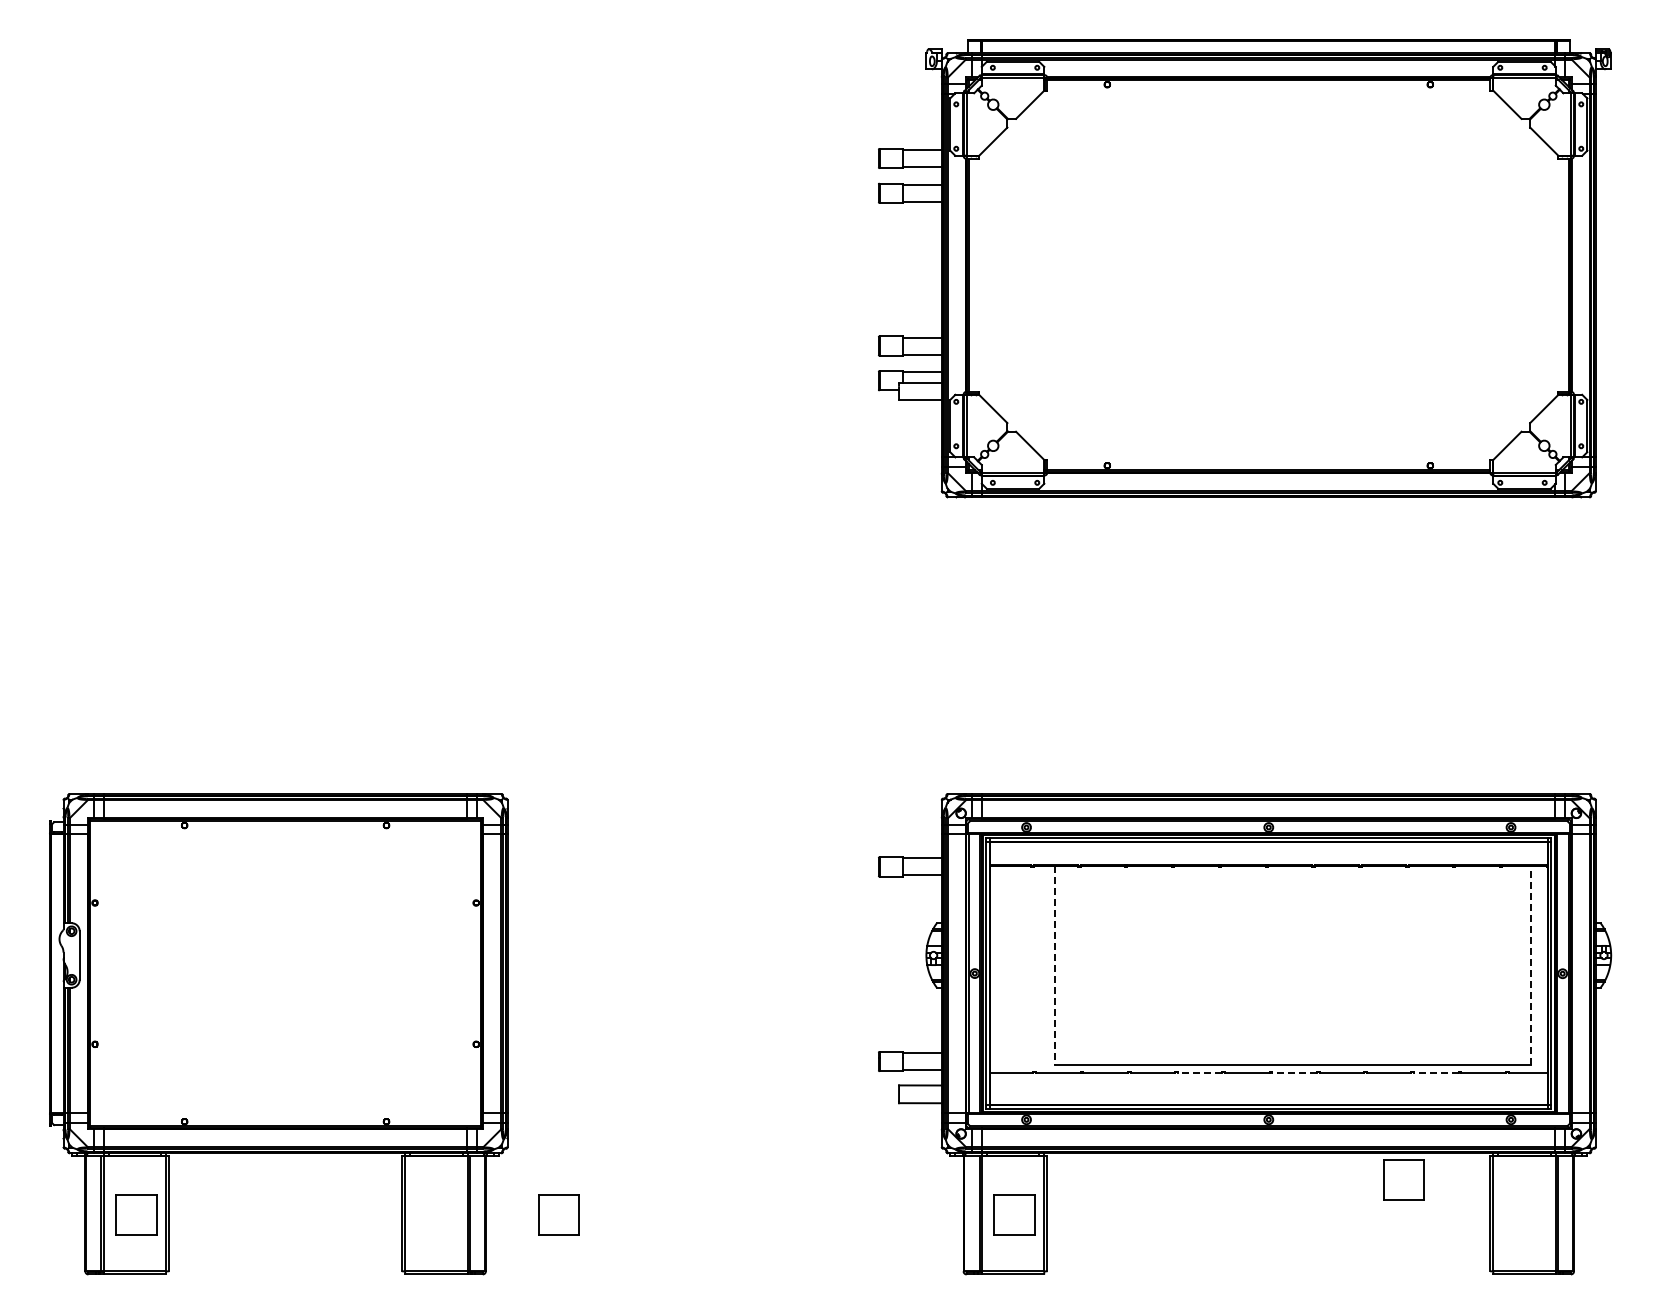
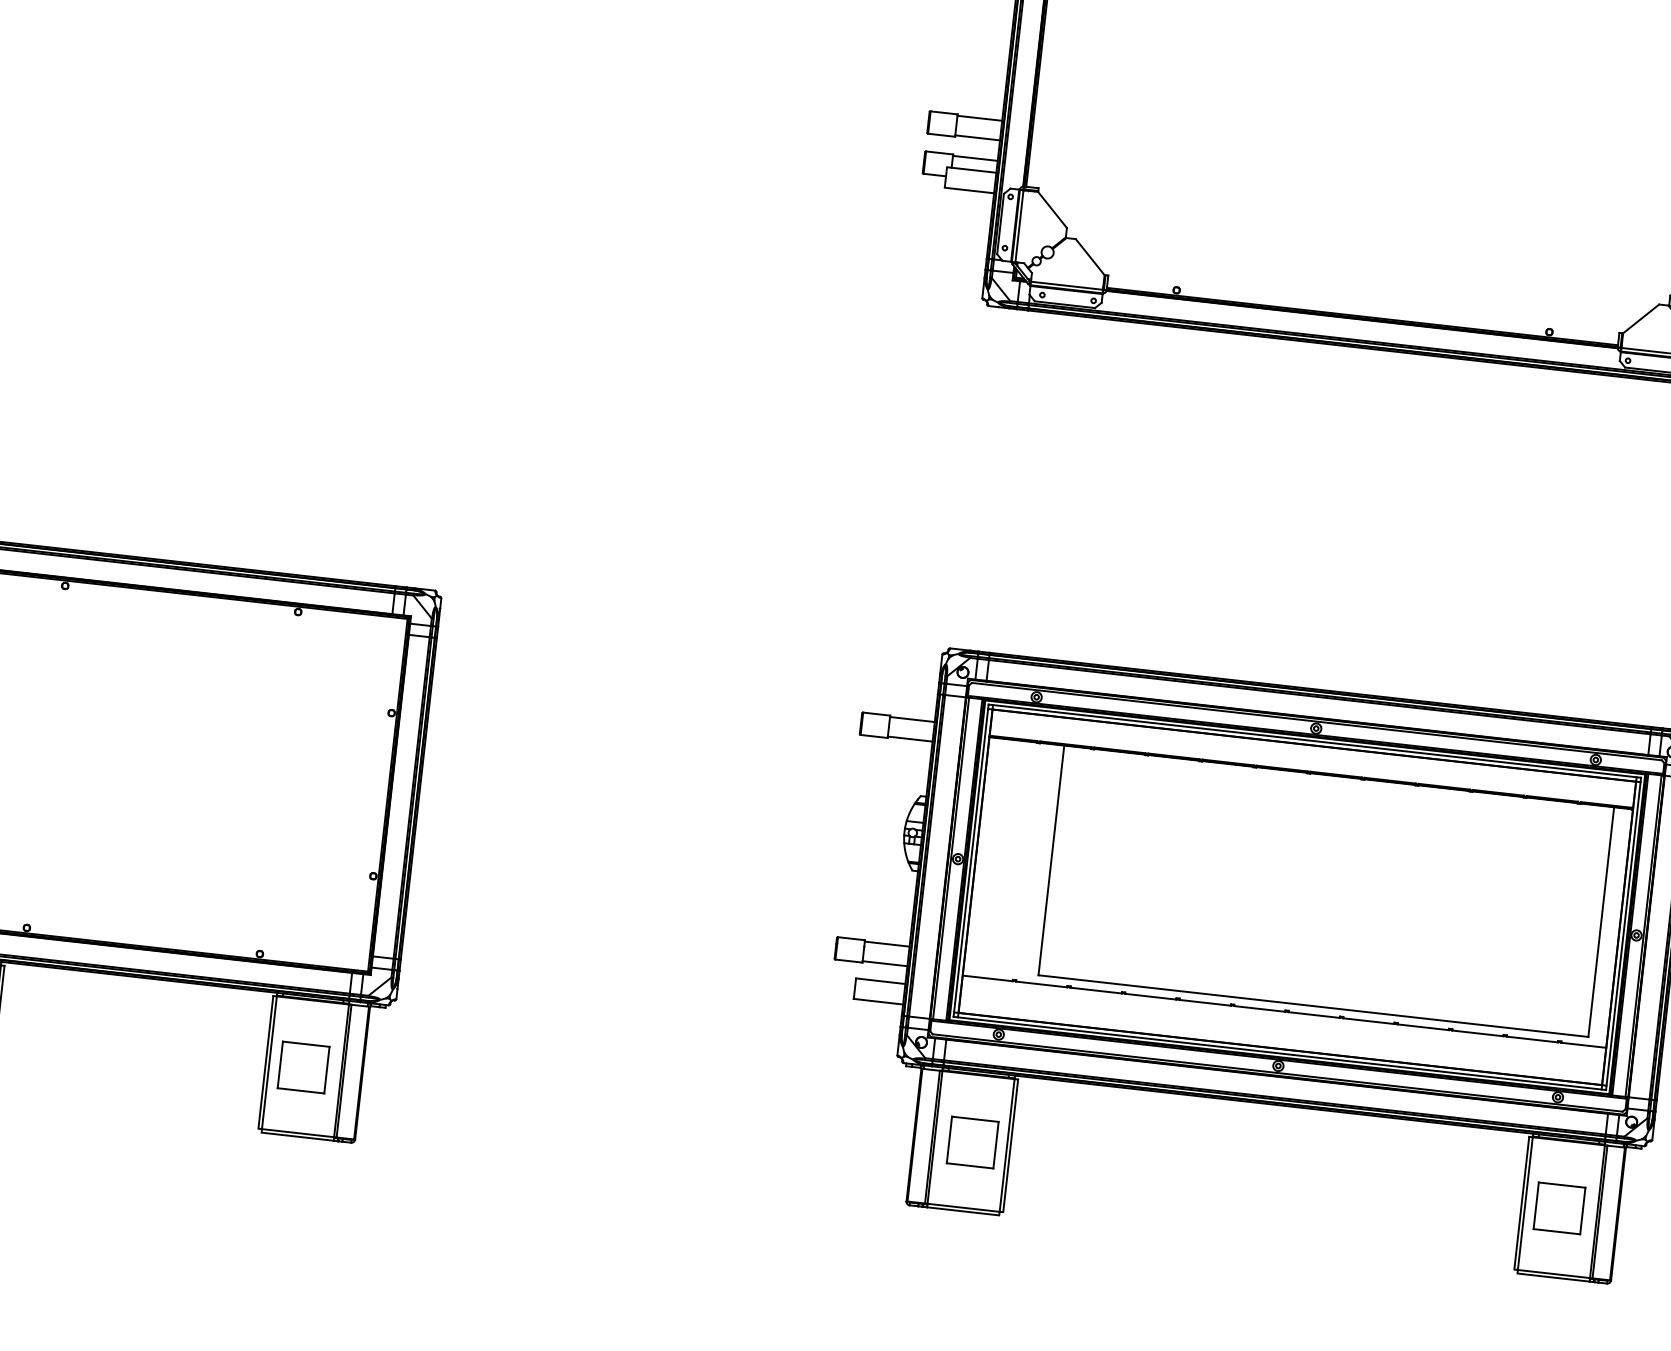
line: (1531, 965) -> (1601, 921), dashed -> solid
line: (1054, 966) -> (1050, 861), dashed -> solid
line: (1199, 1072) -> (1204, 1002), dashed -> solid
line: (1294, 1072) -> (1314, 1014), dashed -> solid
line: (1435, 1072) -> (1476, 1032), dashed -> solid
part: (1403, 1179) -> (1558, 1208), moved
part: (558, 1214) -> (303, 1067), moved

